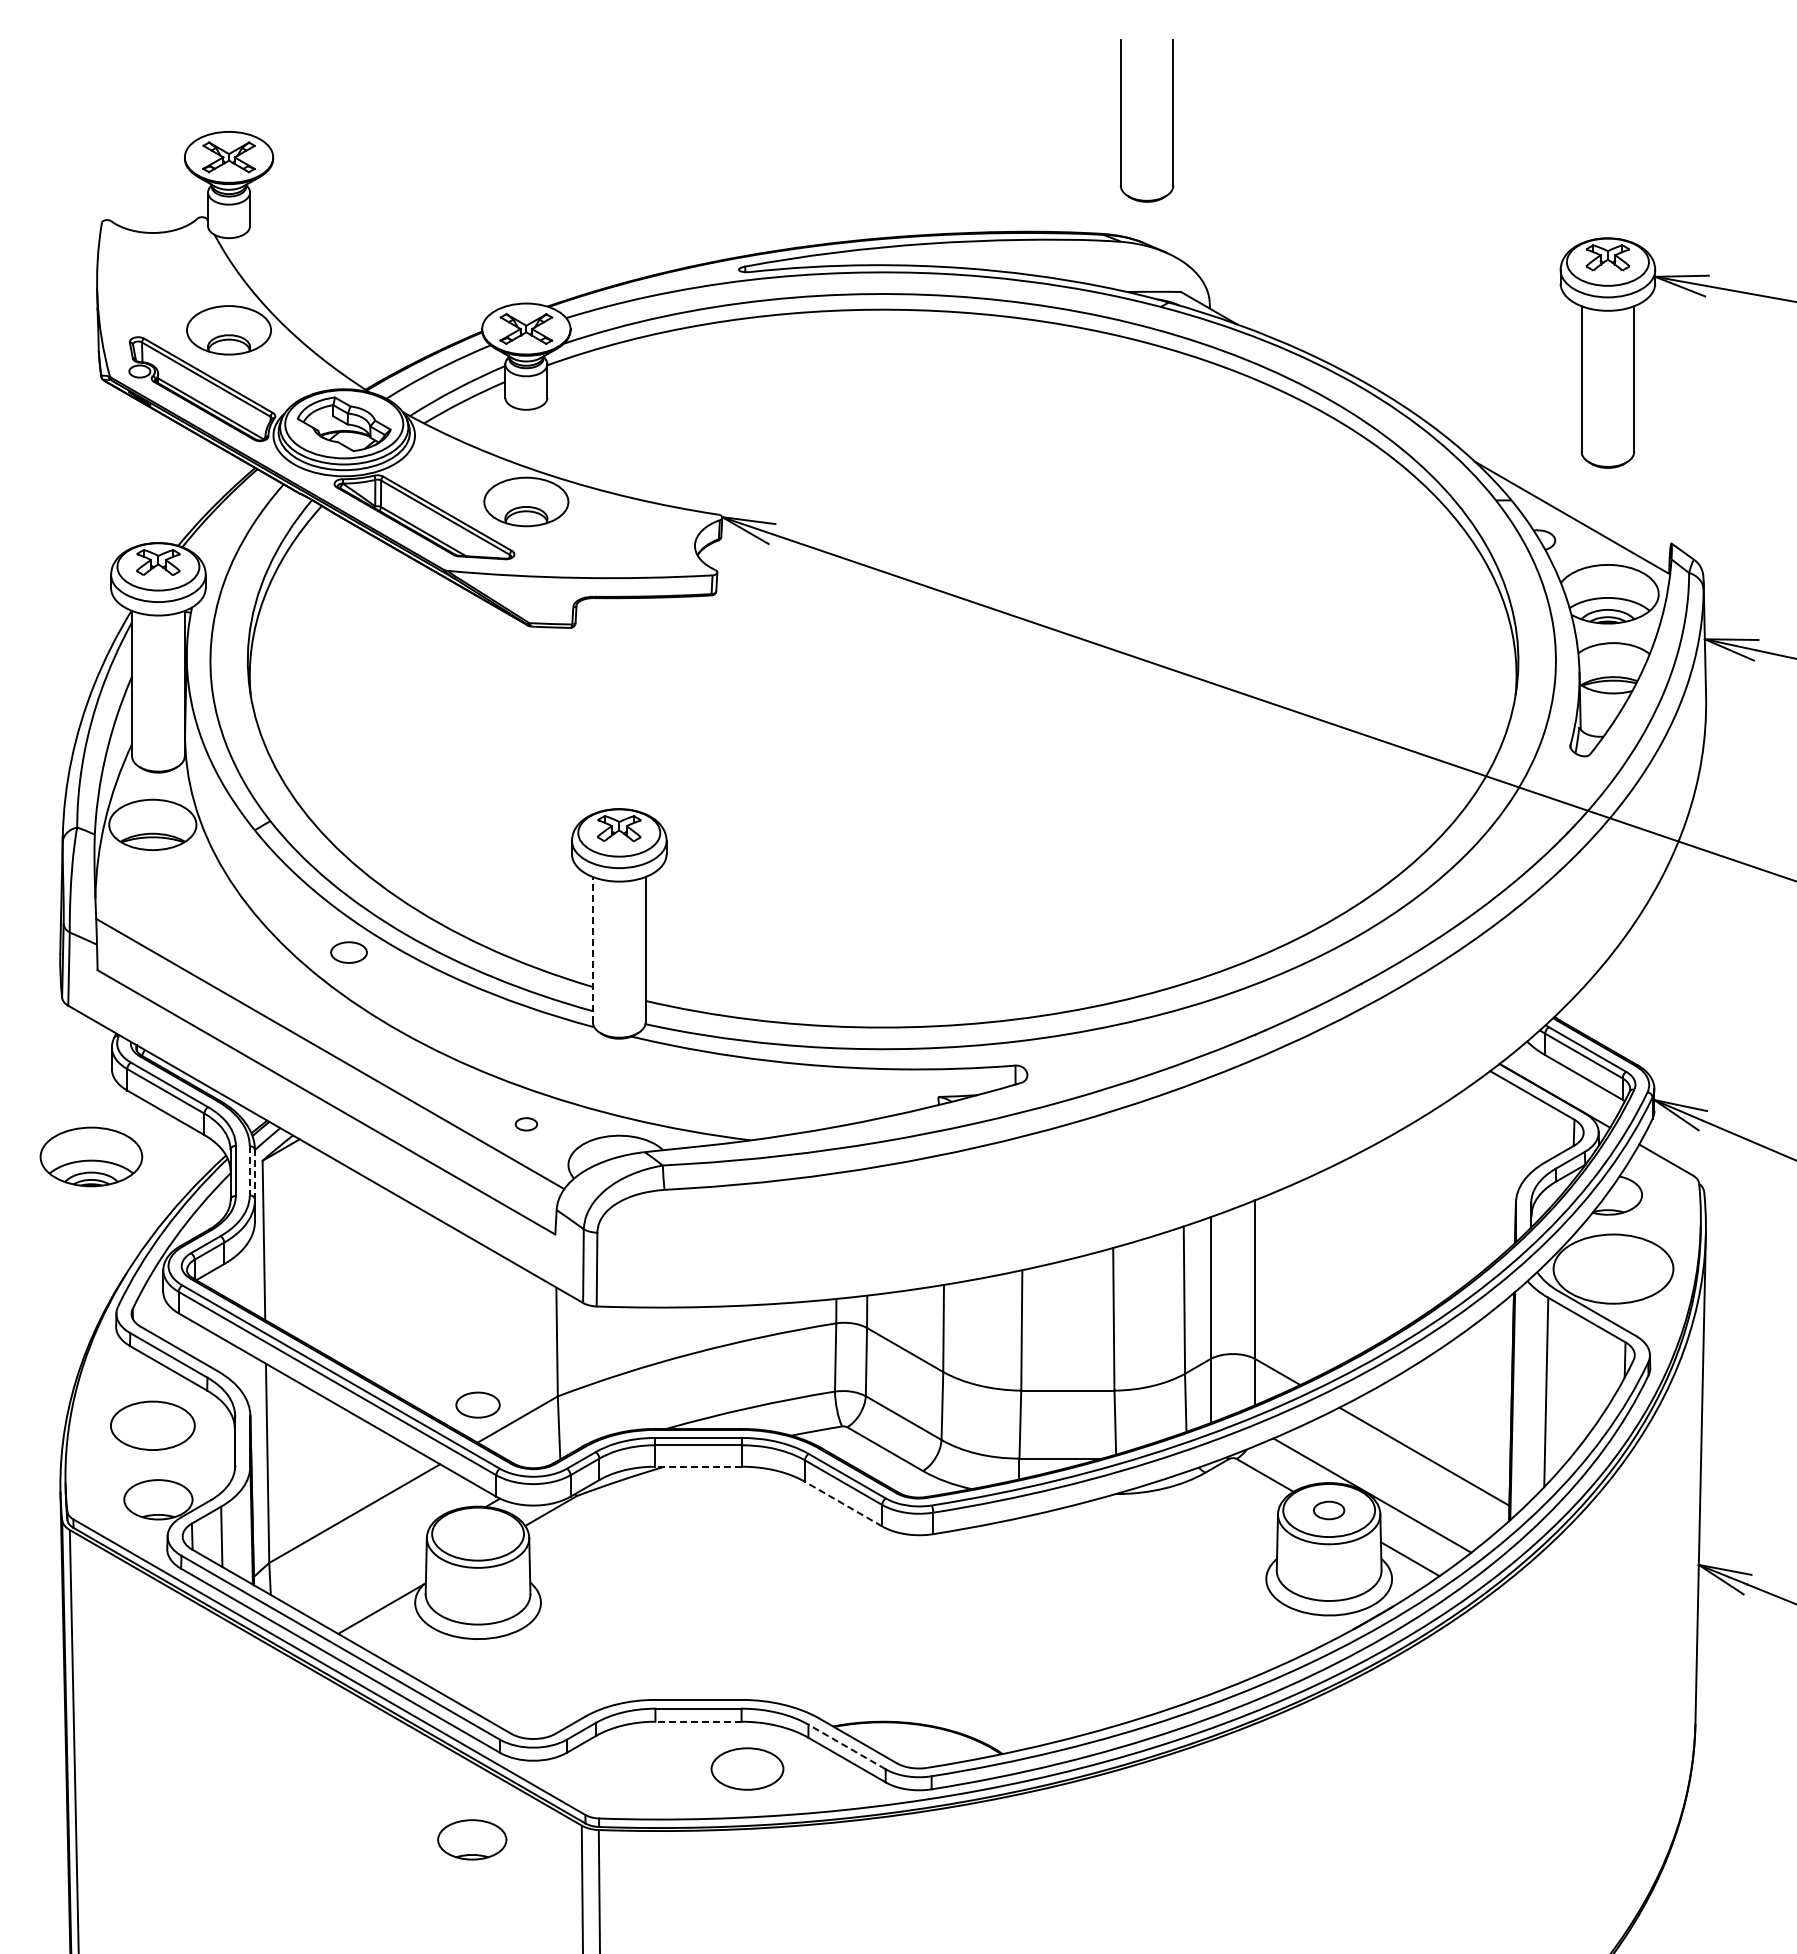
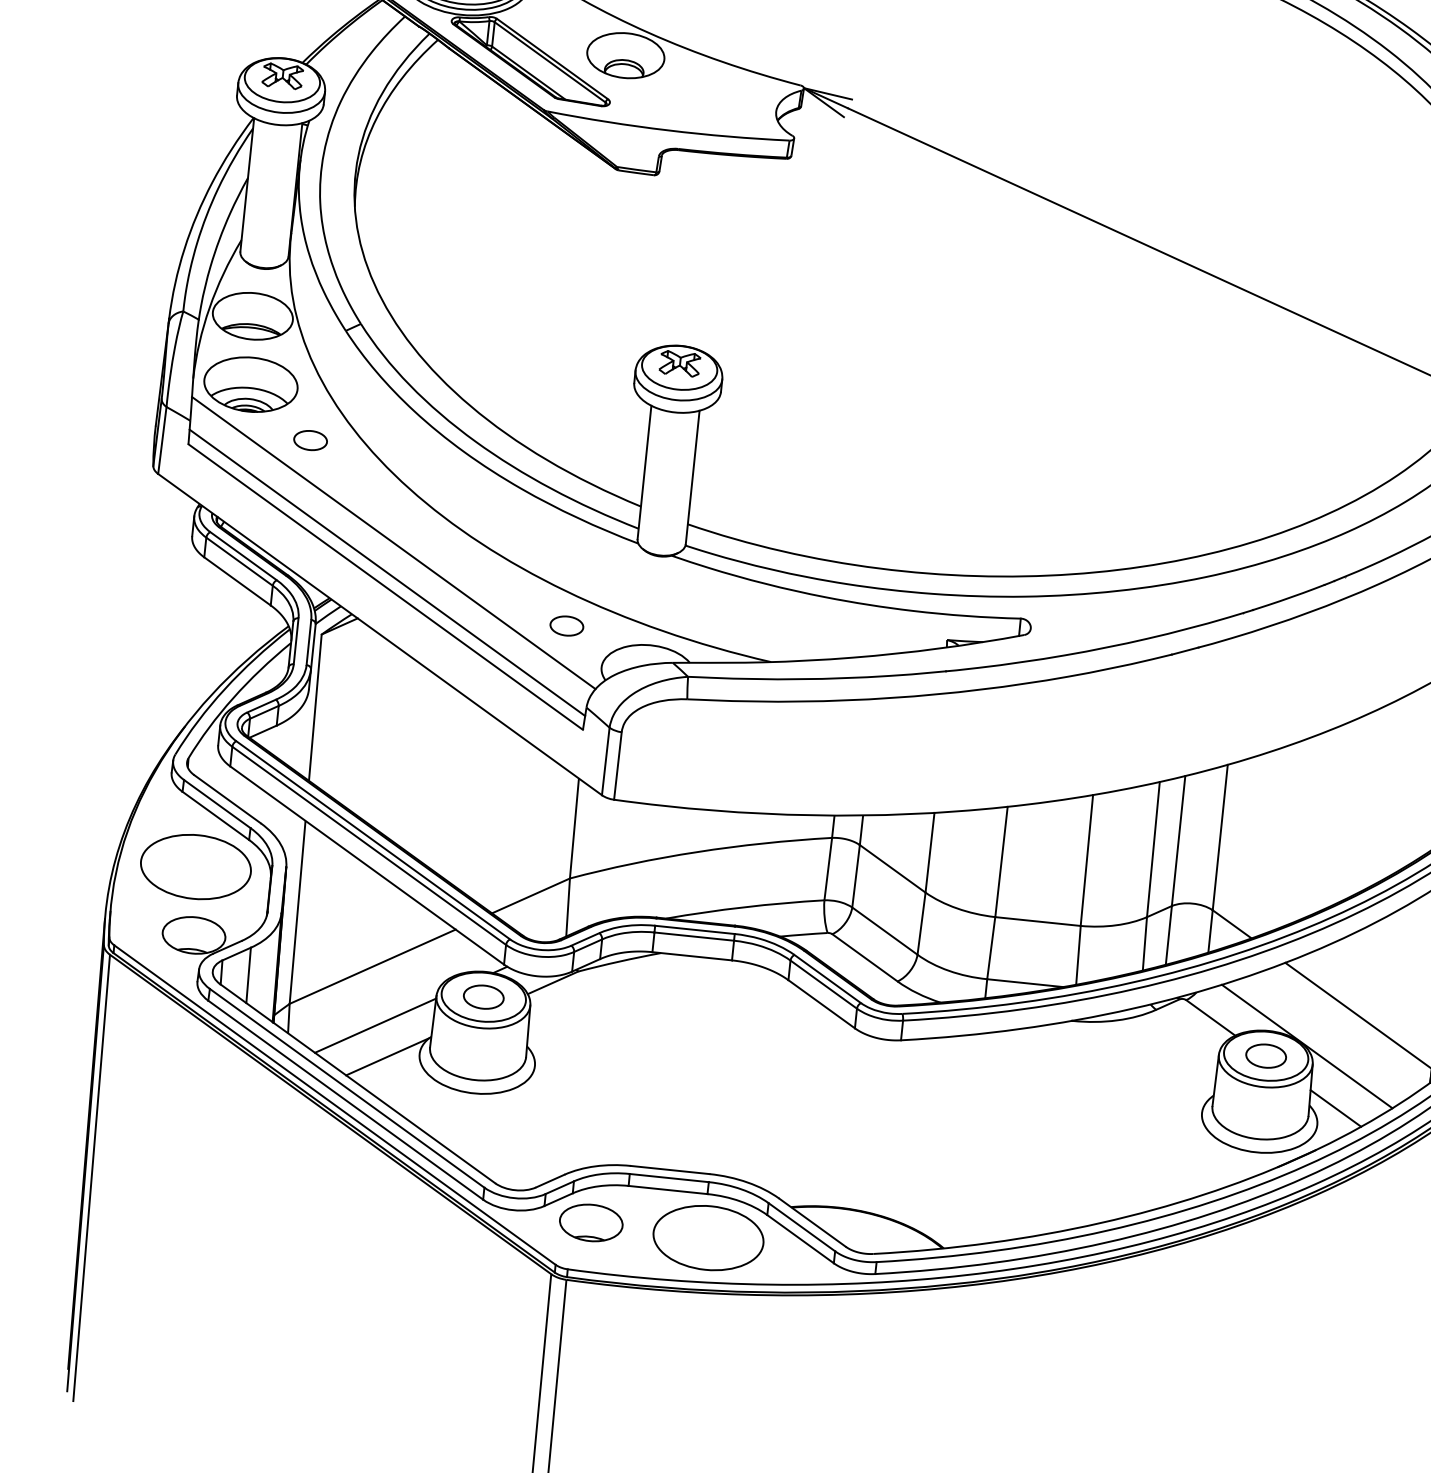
line: (593, 949) -> (644, 472), dashed -> solid
part: (348, 952) -> (310, 440), moved
line: (326, 1086) -> (387, 572), added
part: (526, 1124) -> (566, 626), size x1.67
part: (91, 1156) -> (251, 384), moved
line: (249, 1170) -> (308, 642), dashed -> solid
line: (255, 1175) -> (313, 647), dashed -> solid
part: (477, 1404) -> (483, 996), moved
part: (152, 1425) -> (195, 866), size x1.43
line: (698, 1466) -> (692, 956), dashed -> solid
line: (843, 1504) -> (821, 1004), dashed -> solid
part: (1328, 1510) -> (1265, 1056), size x1.43
line: (364, 1576) -> (375, 1025), added
line: (698, 1721) -> (668, 1189), dashed -> solid
line: (847, 1746) -> (802, 1226), dashed -> solid
part: (747, 1768) -> (708, 1237), size x1.67
part: (472, 1839) -> (591, 1222), moved

